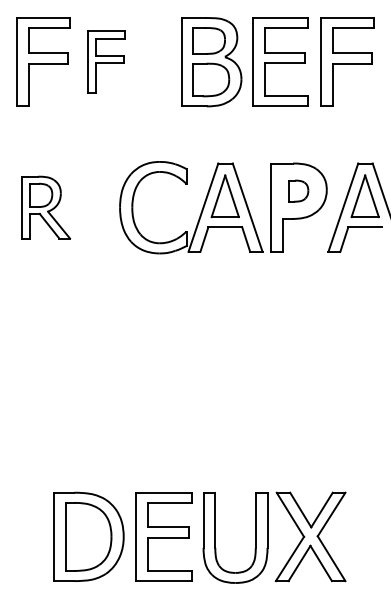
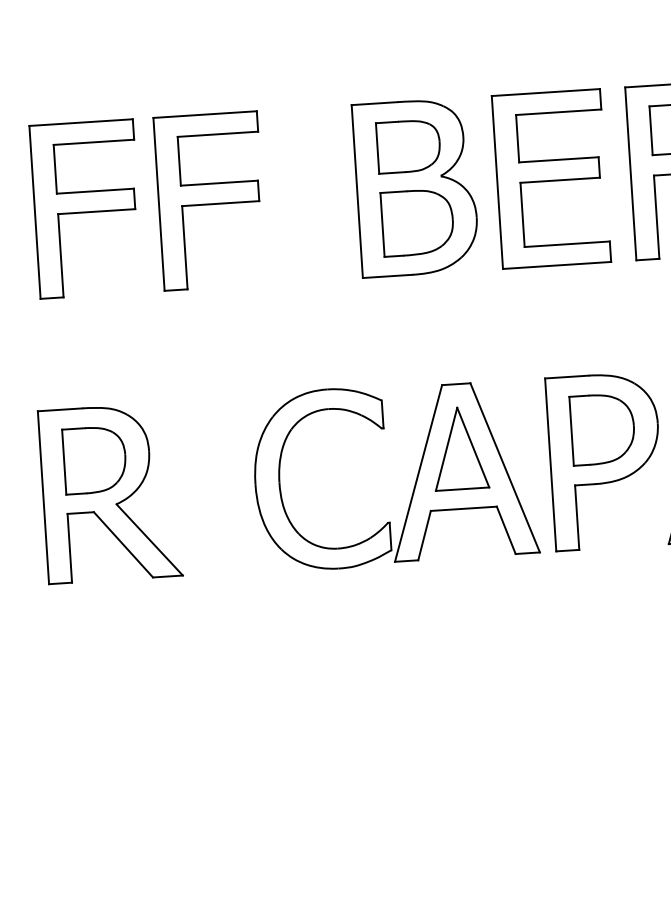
part: (106, 61) -> (210, 199), size x1.43
part: (298, 190) -> (602, 427), size x1.67
part: (46, 207) -> (111, 492), size x1.43

